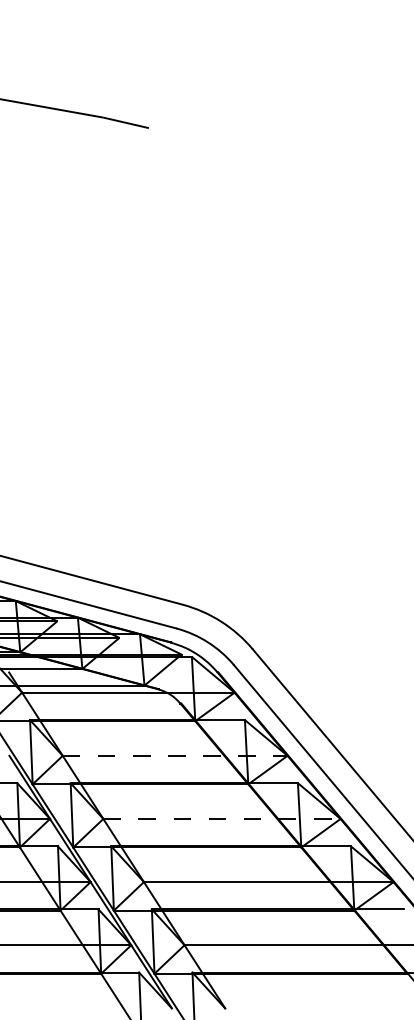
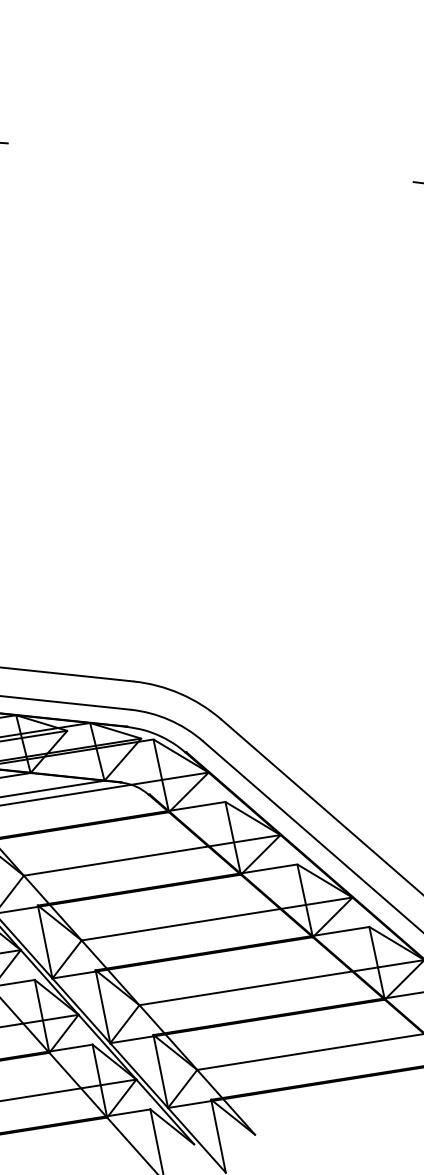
line: (175, 755) -> (152, 854), dashed -> solid
line: (221, 818) -> (216, 918), dashed -> solid

